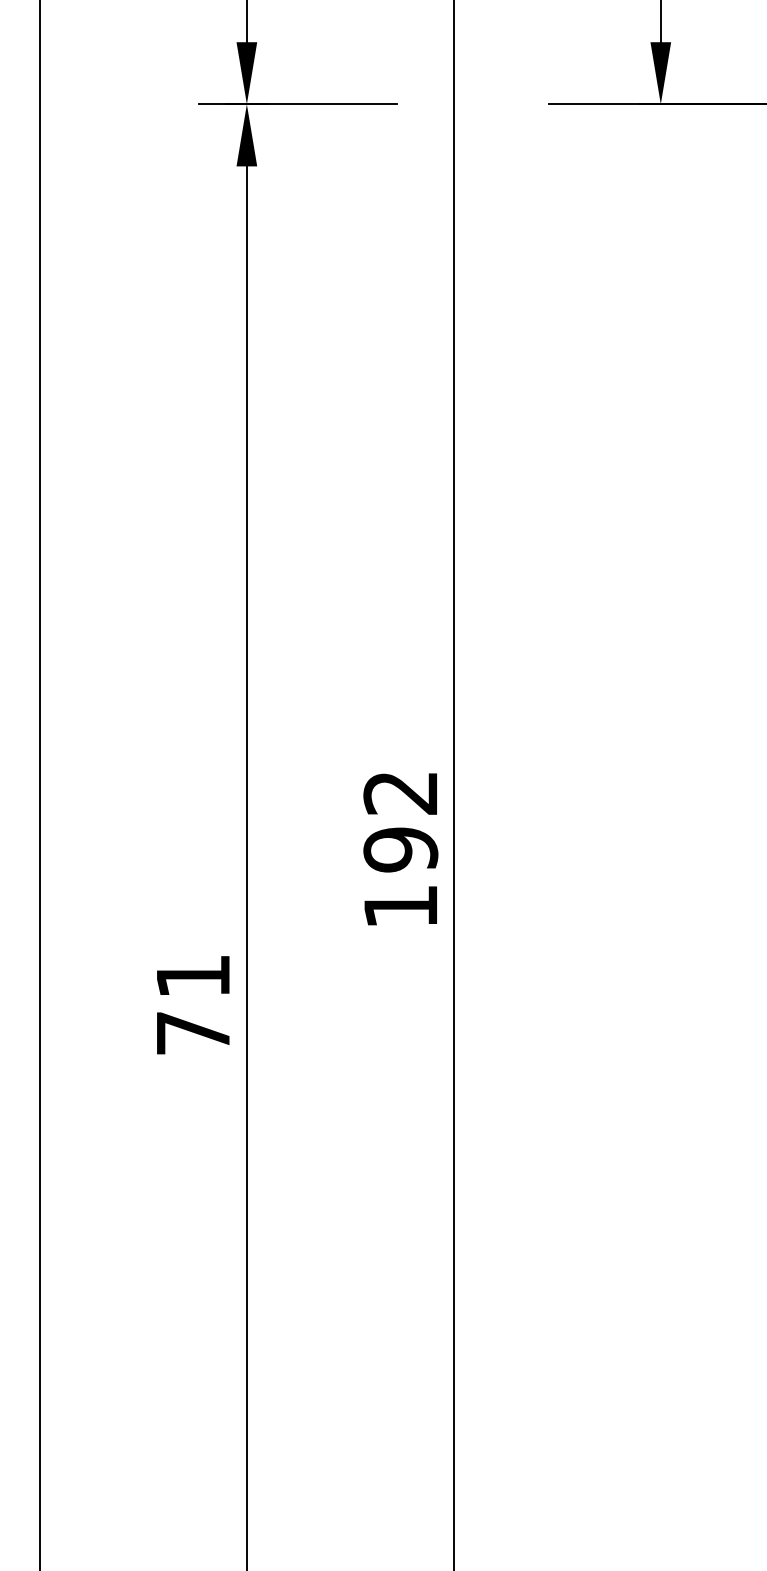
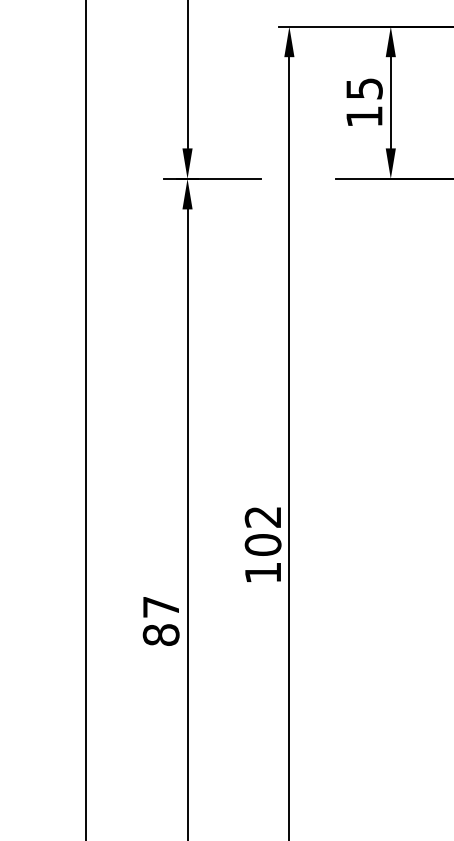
text: (401, 850) -> (263, 545), 192 -> 102
text: (191, 1005) -> (160, 621), 71 -> 87

